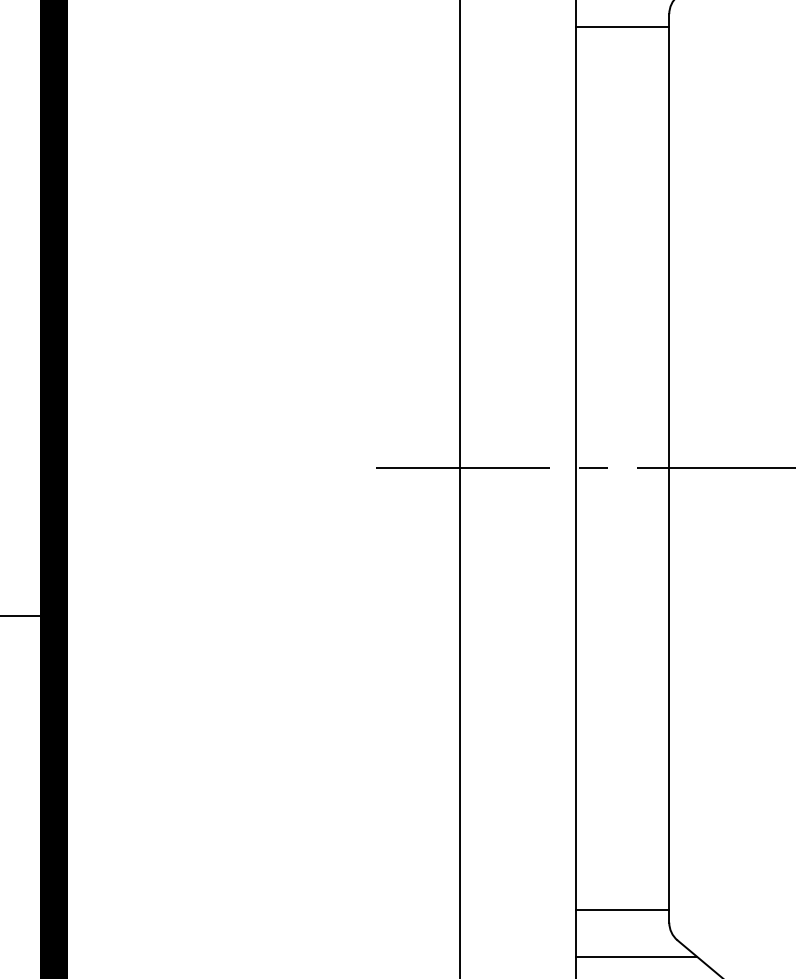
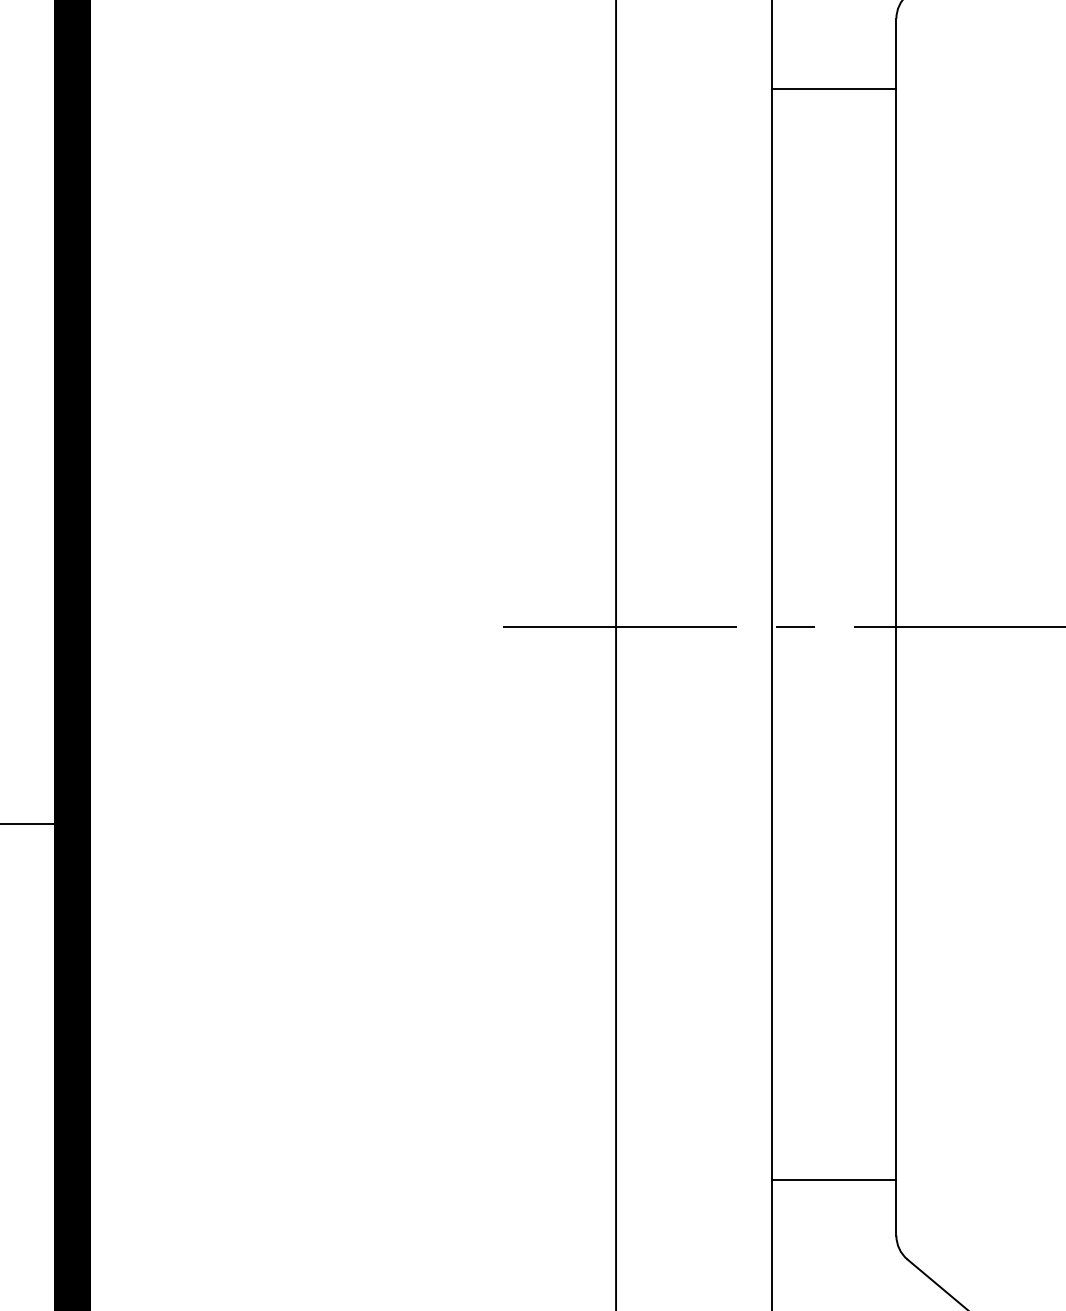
line: (622, 26) -> (833, 88), moved
line: (622, 910) -> (833, 1180), moved
line: (636, 956) -> (852, 1281), removed

